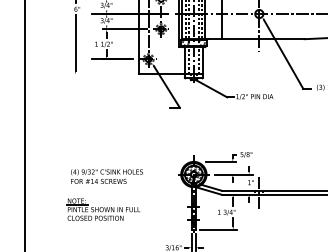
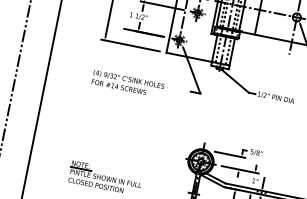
line: (101, 74) -> (130, 45), added
text: (106, 176) -> (127, 83), moved

